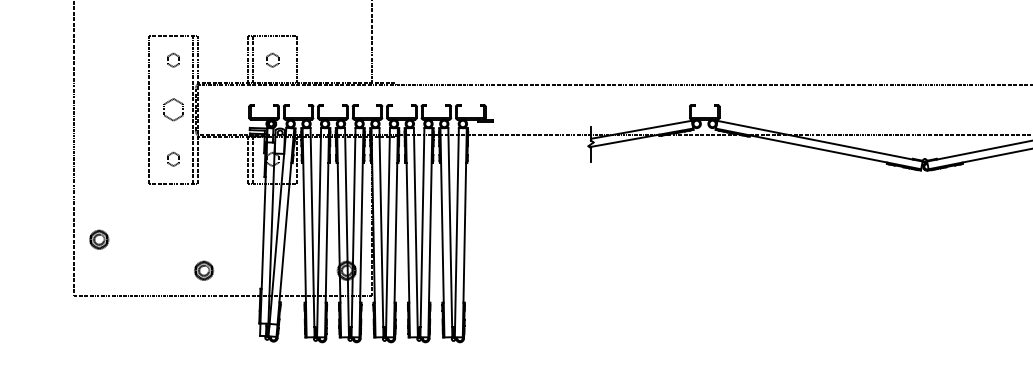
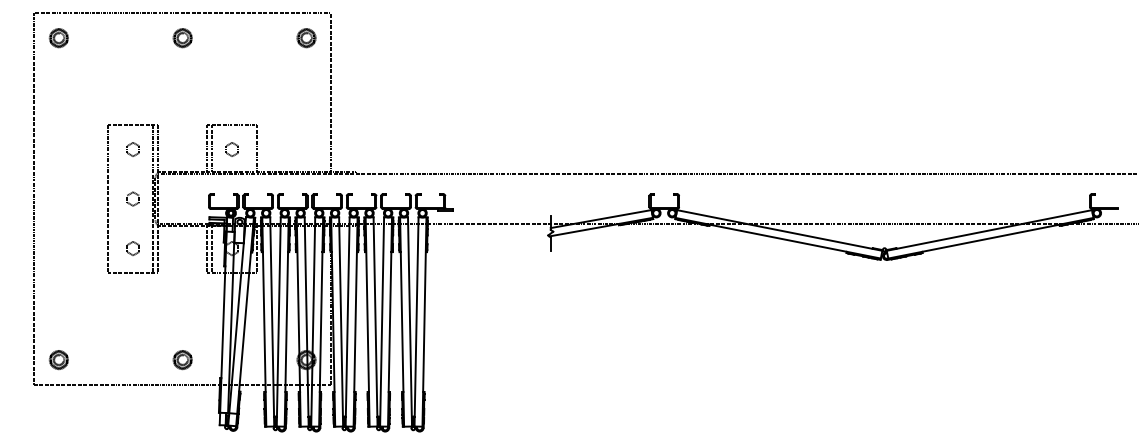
part: (172, 109) -> (132, 198), size x0.62
part: (98, 240) -> (58, 360), moved
part: (203, 271) -> (182, 360), moved

